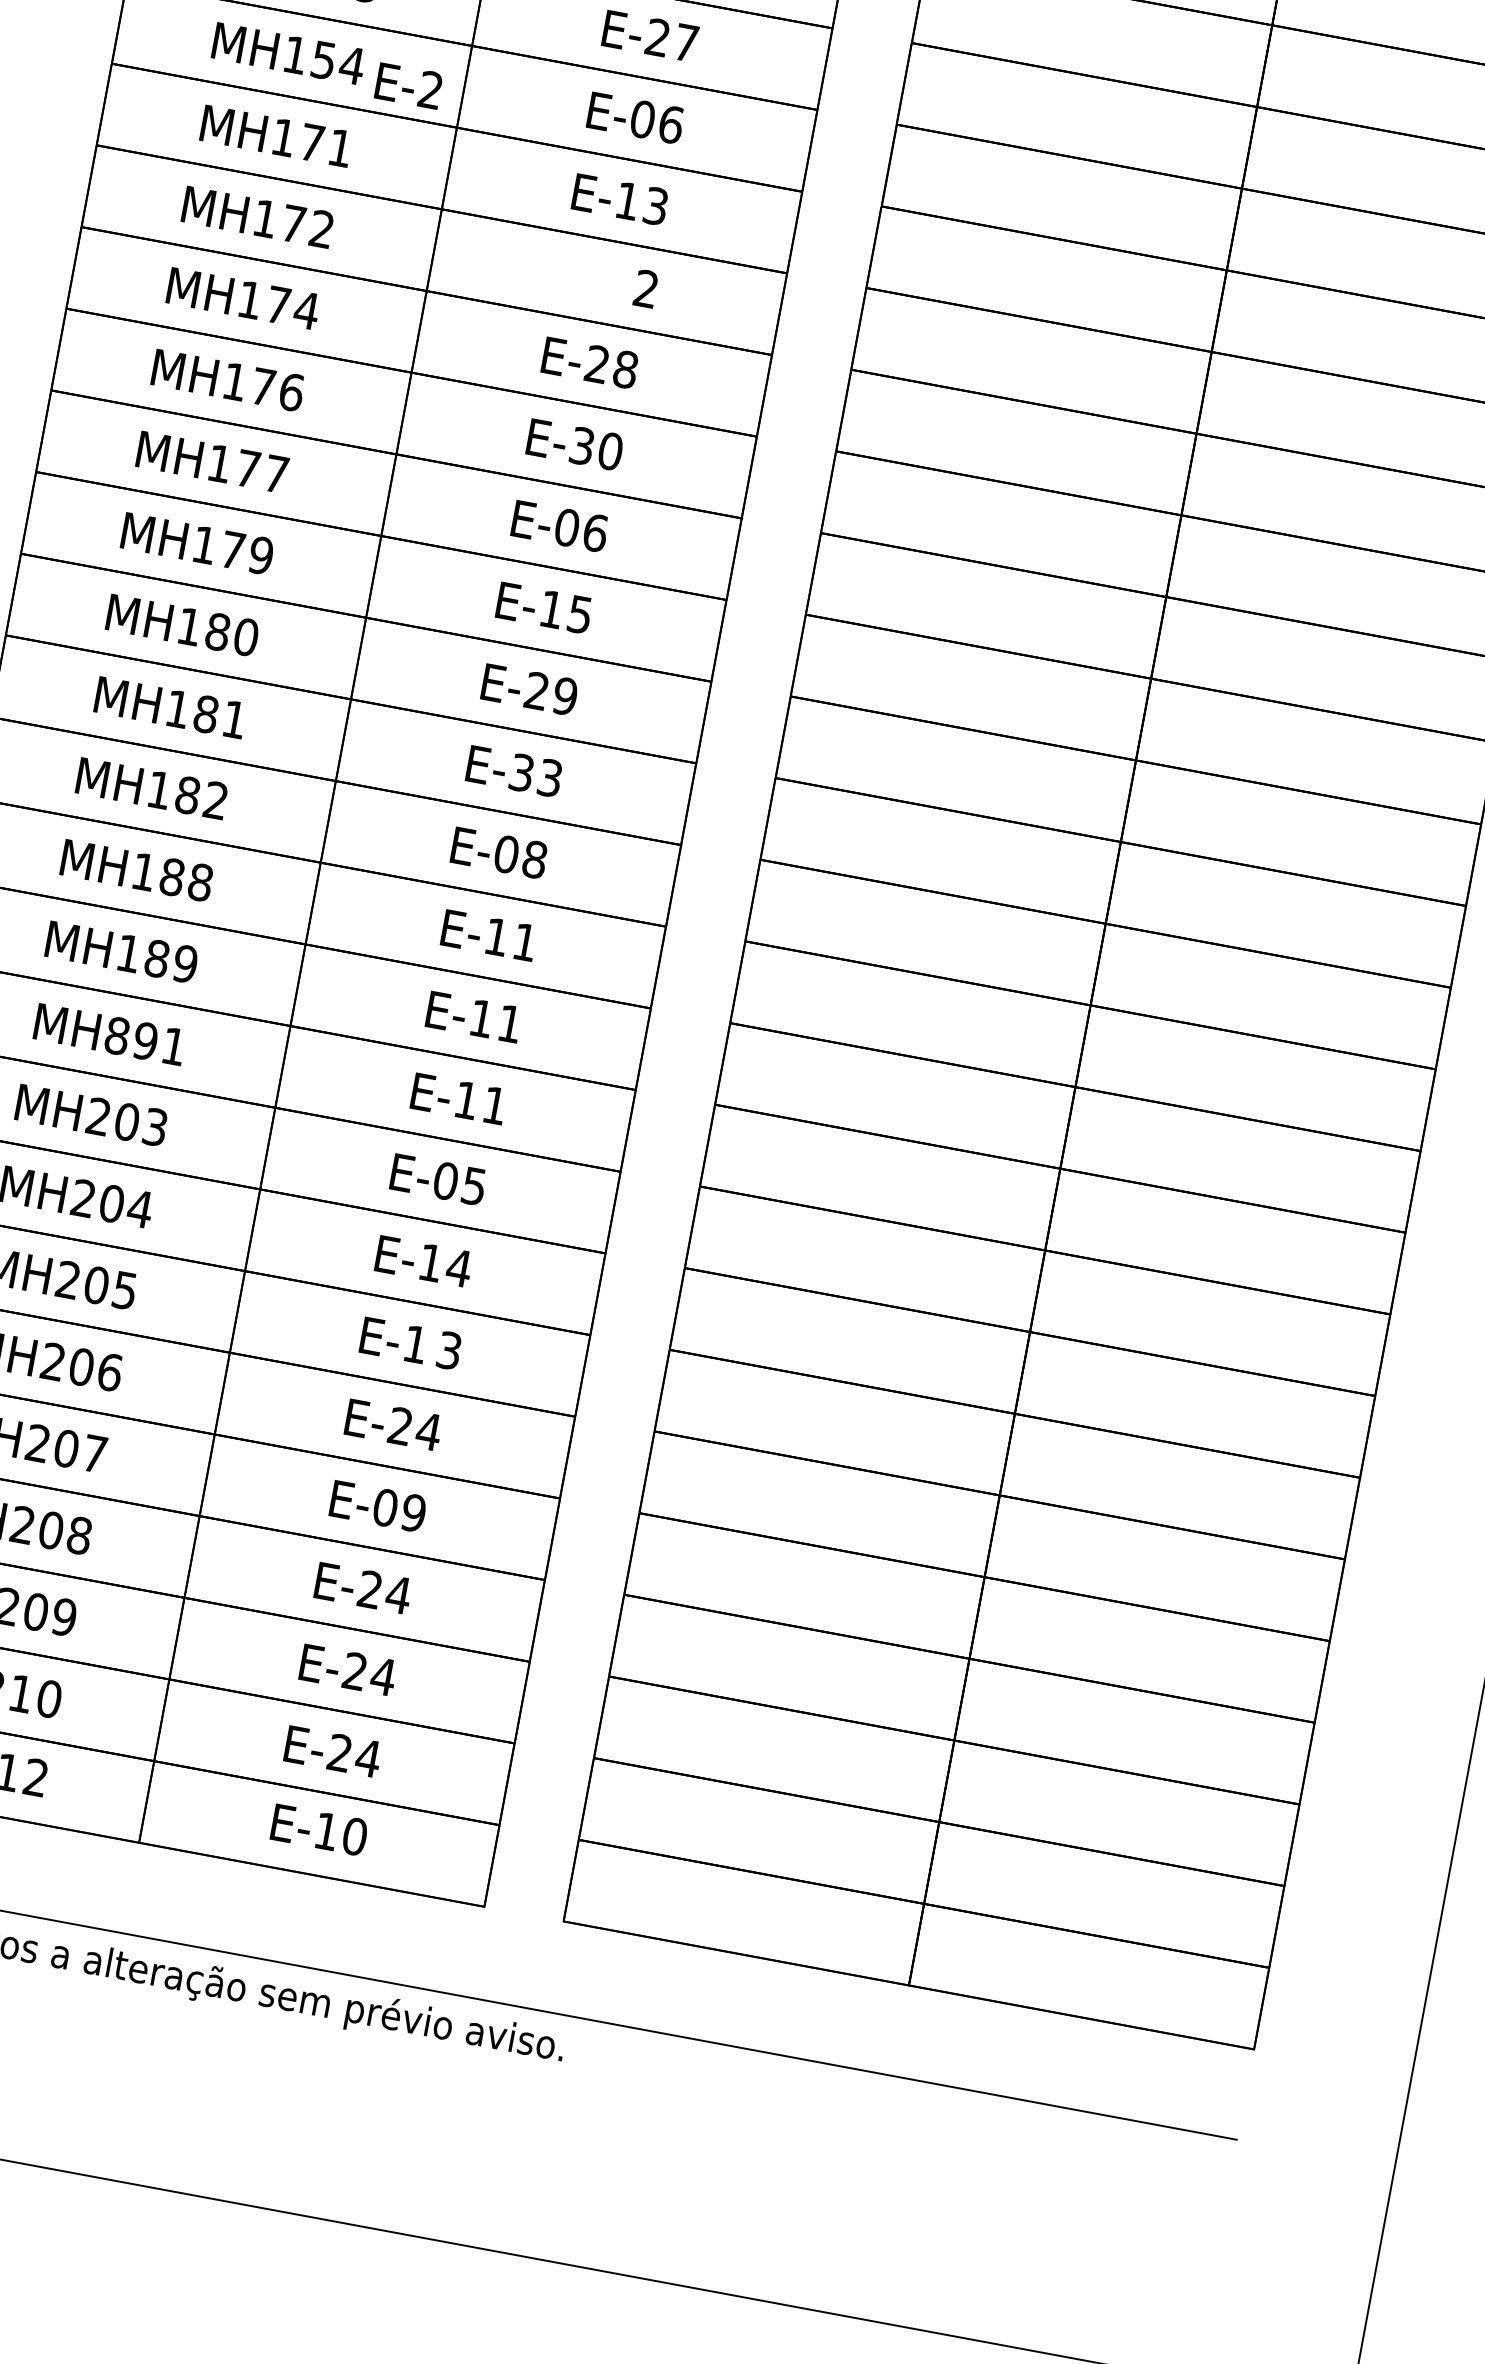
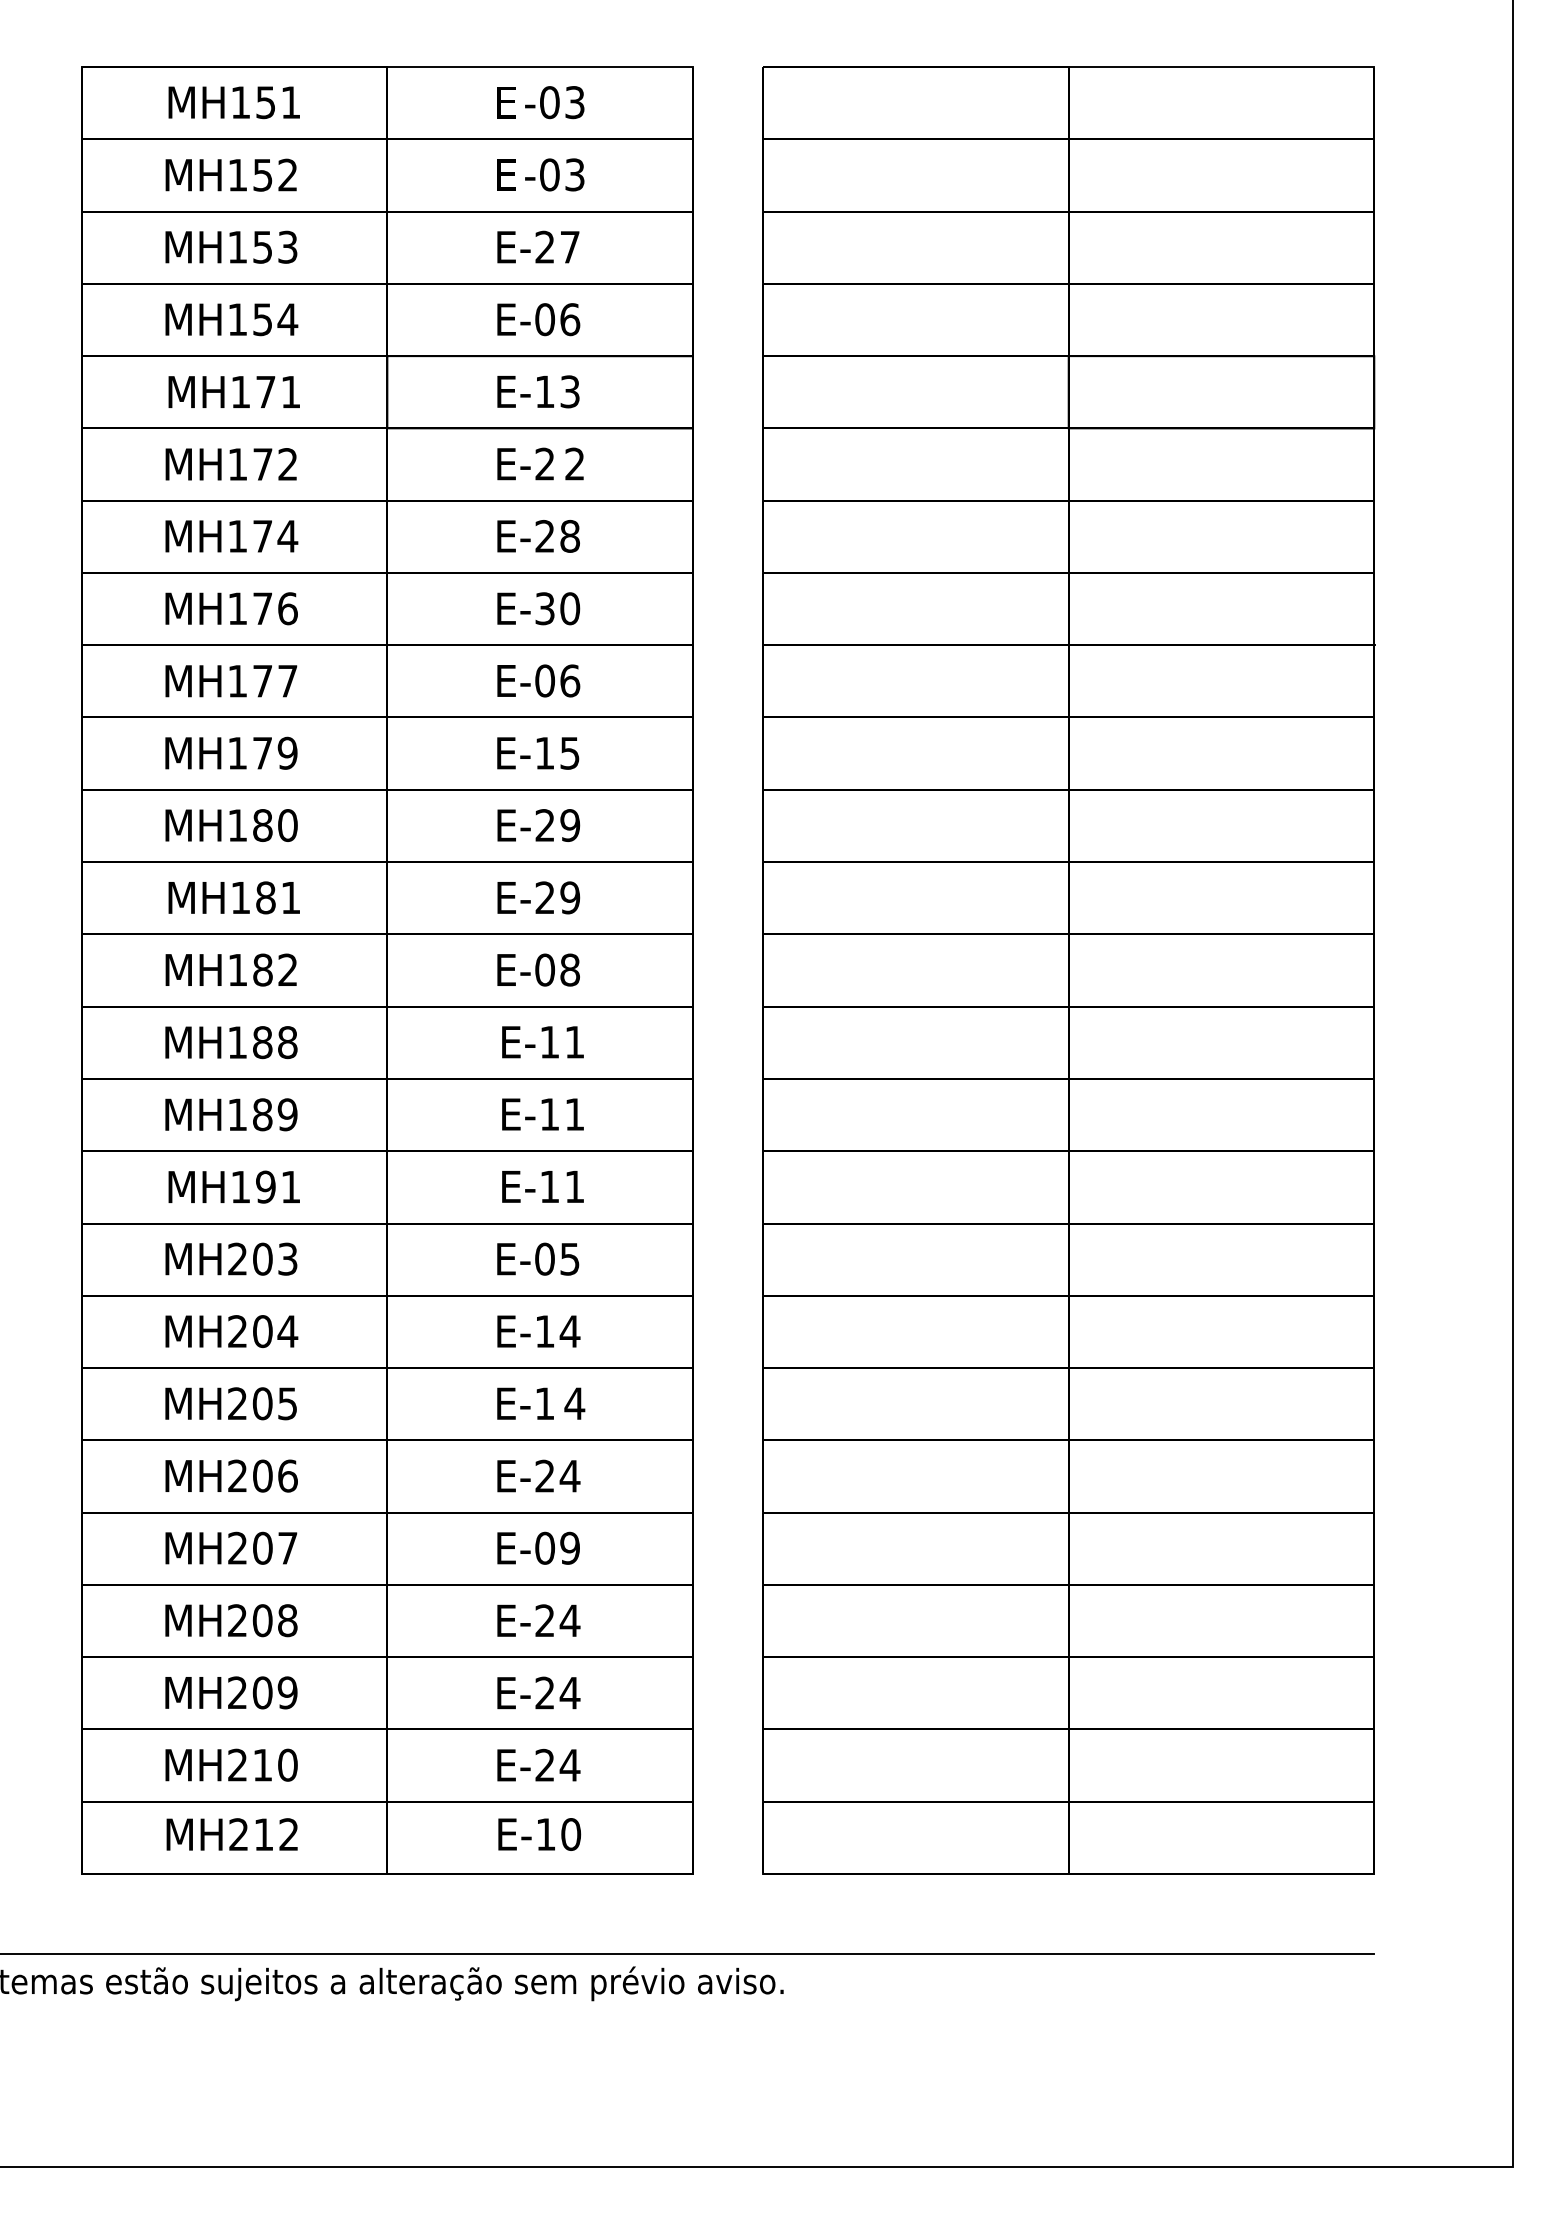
text: (408, 85) -> (525, 463), moved
text: (535, 775) -> (557, 897), E-33 -> E-29
text: (117, 1035) -> (240, 1186), MH891 -> MH191
text: (449, 1350) -> (574, 1403), 3 -> 4

